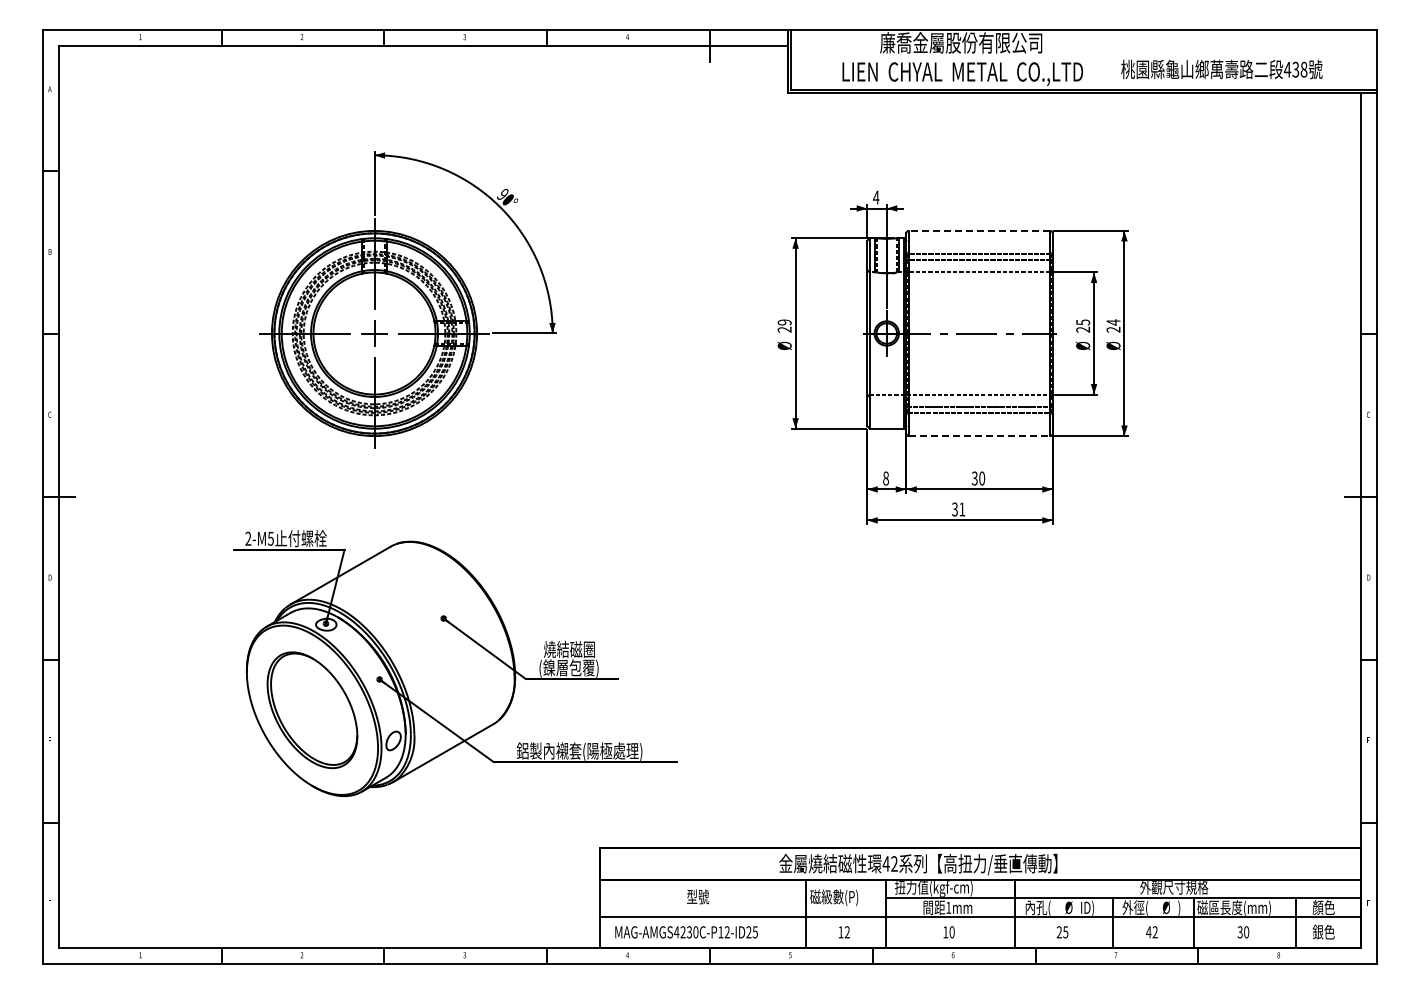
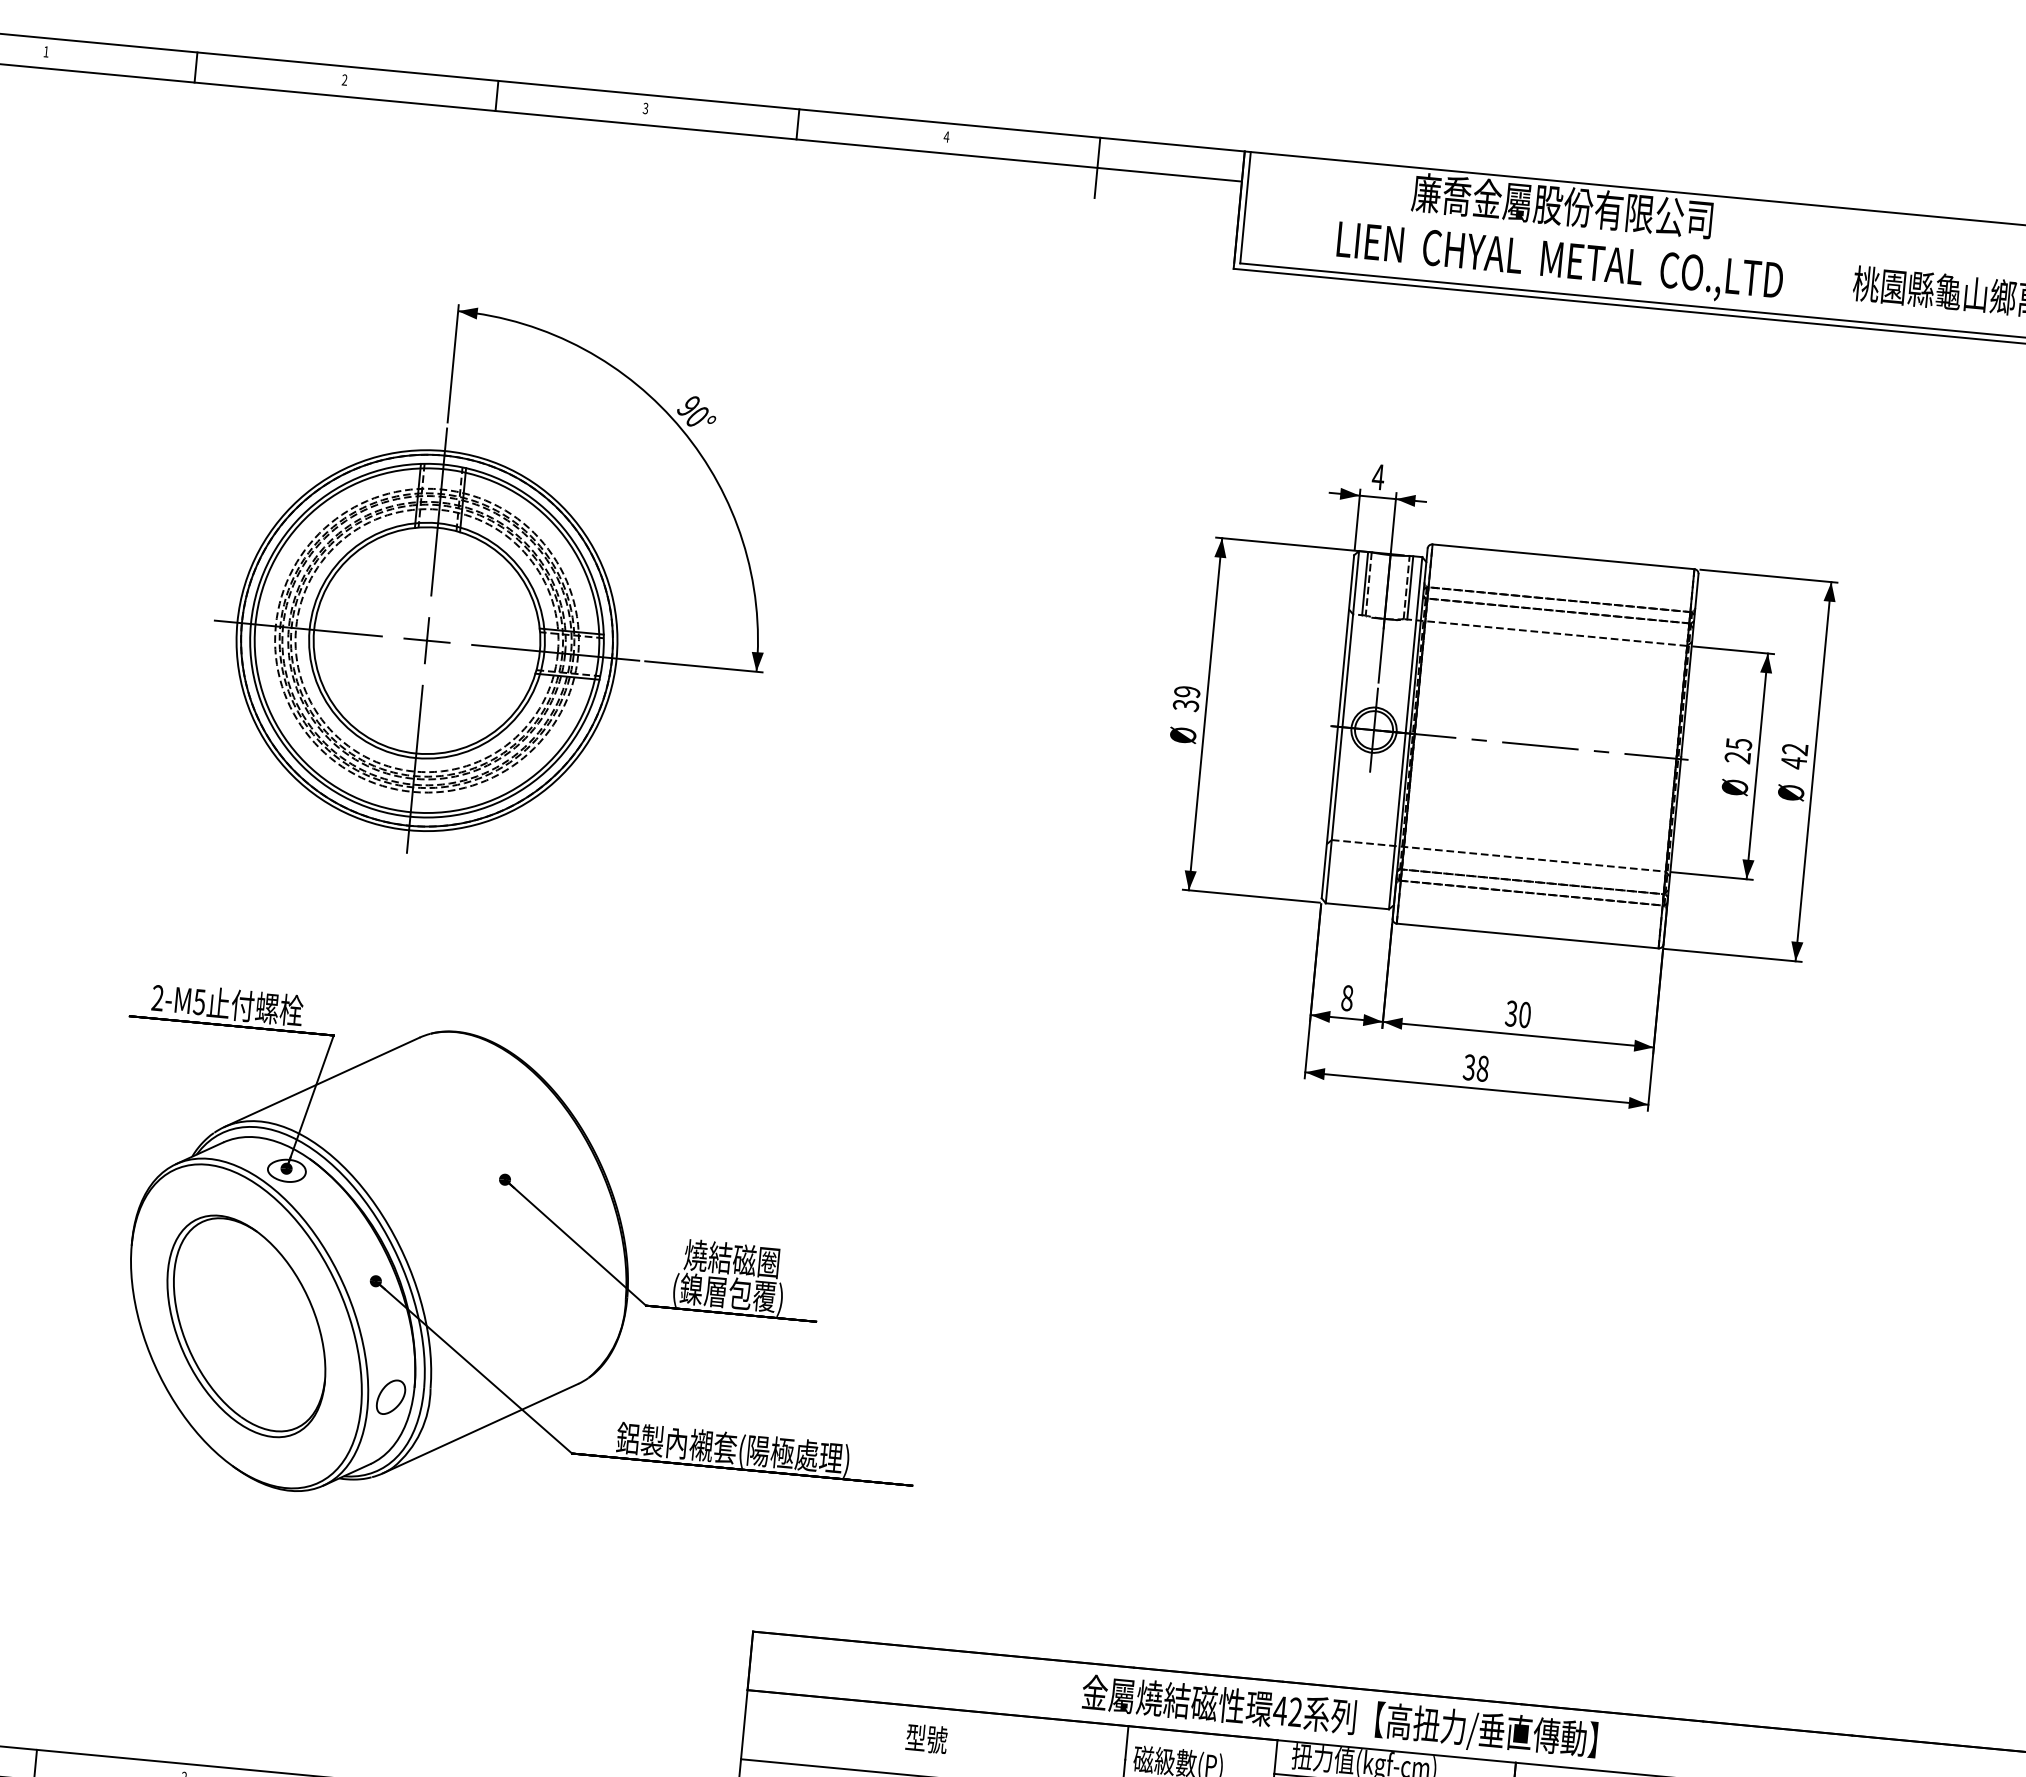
line: (979, 230) -> (1563, 555), dashed -> solid
text: (1113, 326) -> (1794, 756), 24 -> 42
text: (784, 329) -> (1185, 704), 29 -> 39
line: (979, 436) -> (1527, 936), dashed -> solid
text: (962, 509) -> (1483, 1068), 31 -> 38

